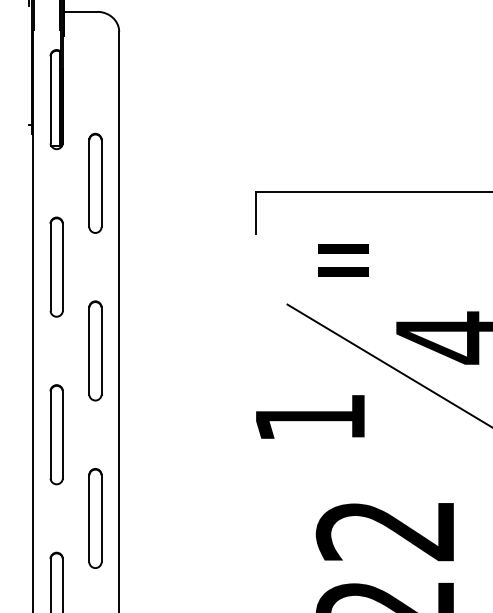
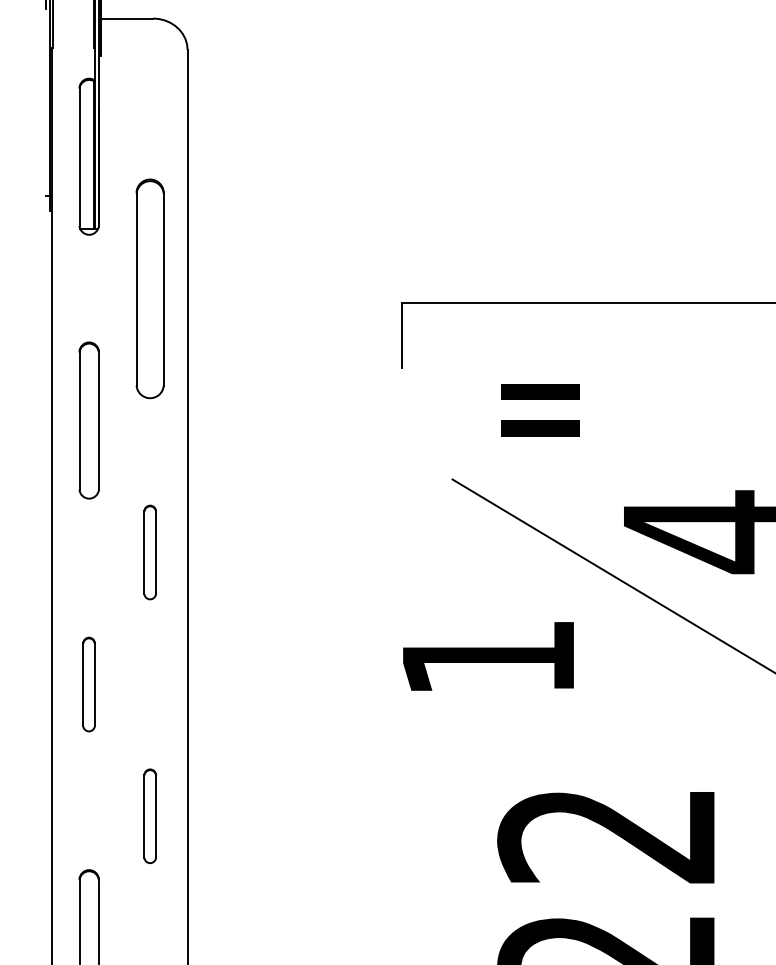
part: (95, 182) -> (150, 287), size x1.4
part: (95, 350) -> (150, 551), size x0.6
part: (56, 434) -> (88, 684), size x0.6
part: (95, 518) -> (150, 816), size x0.6

